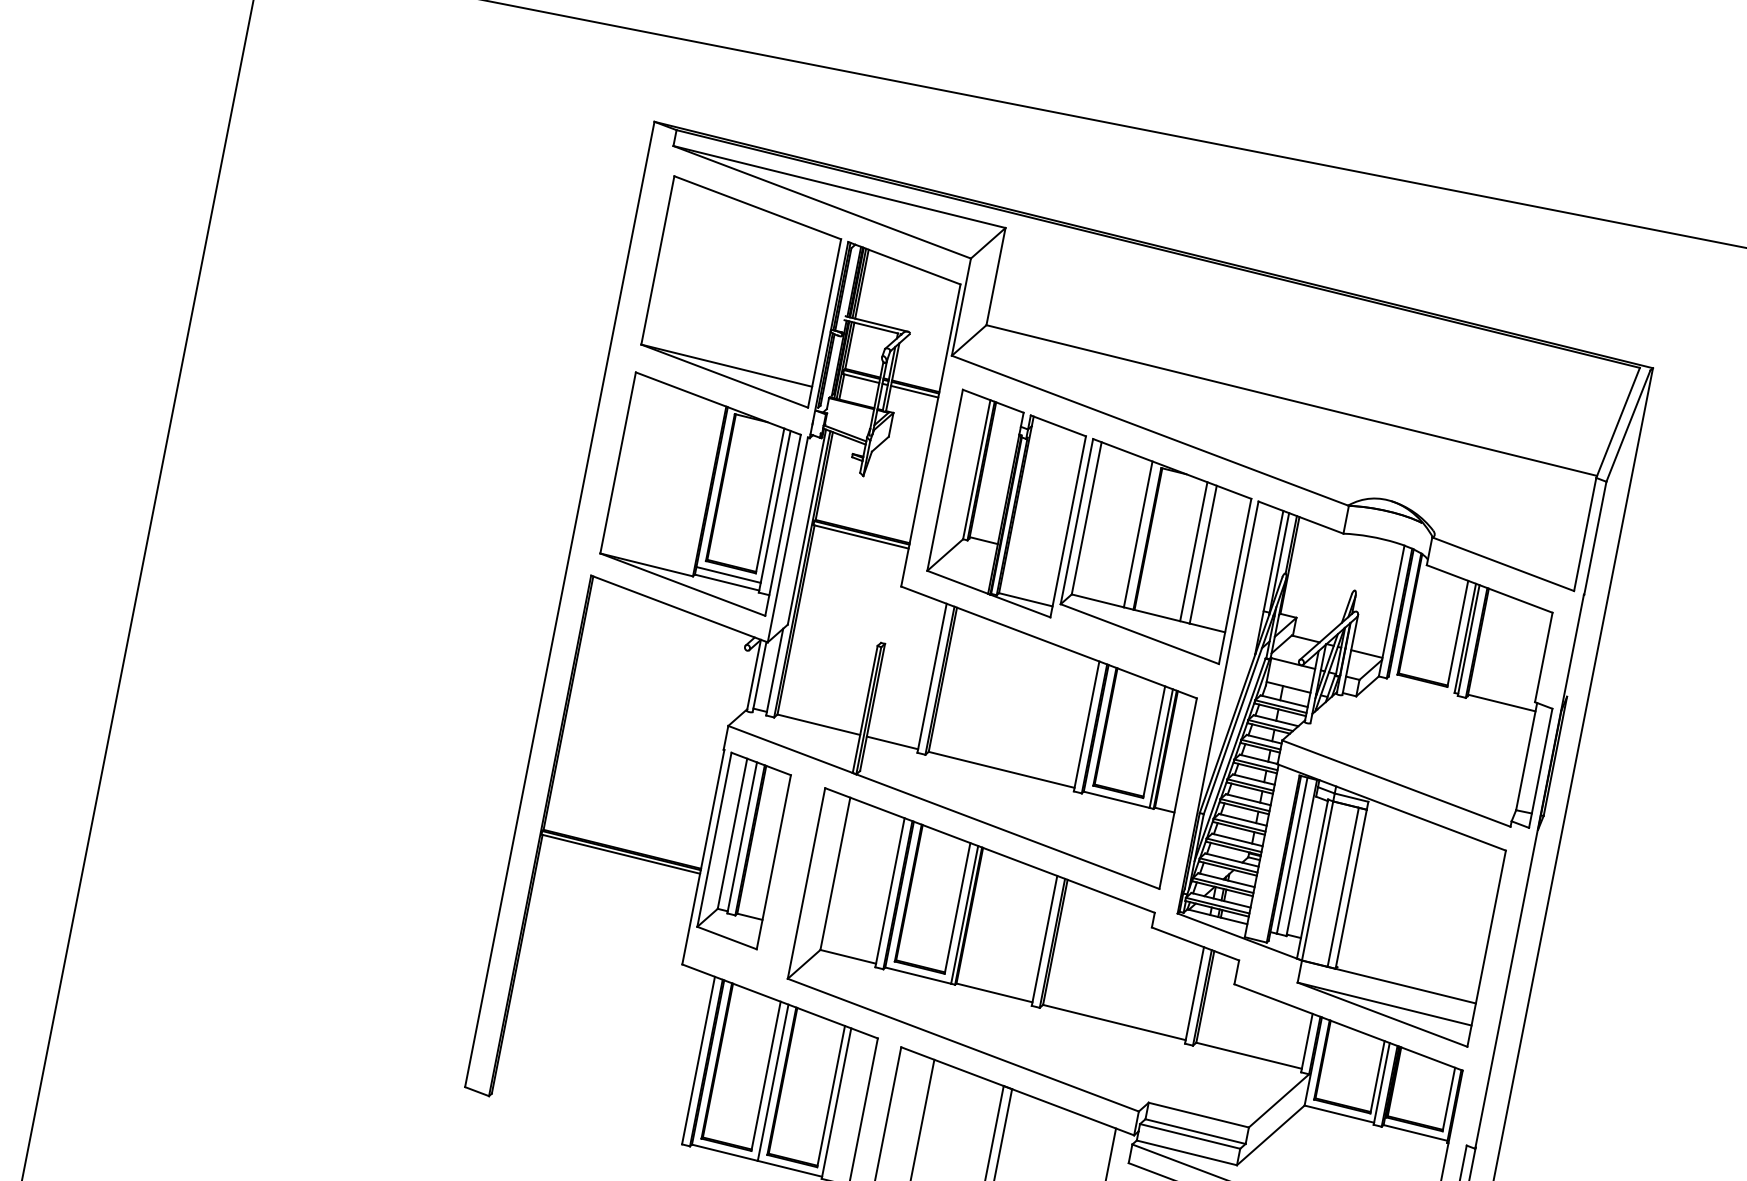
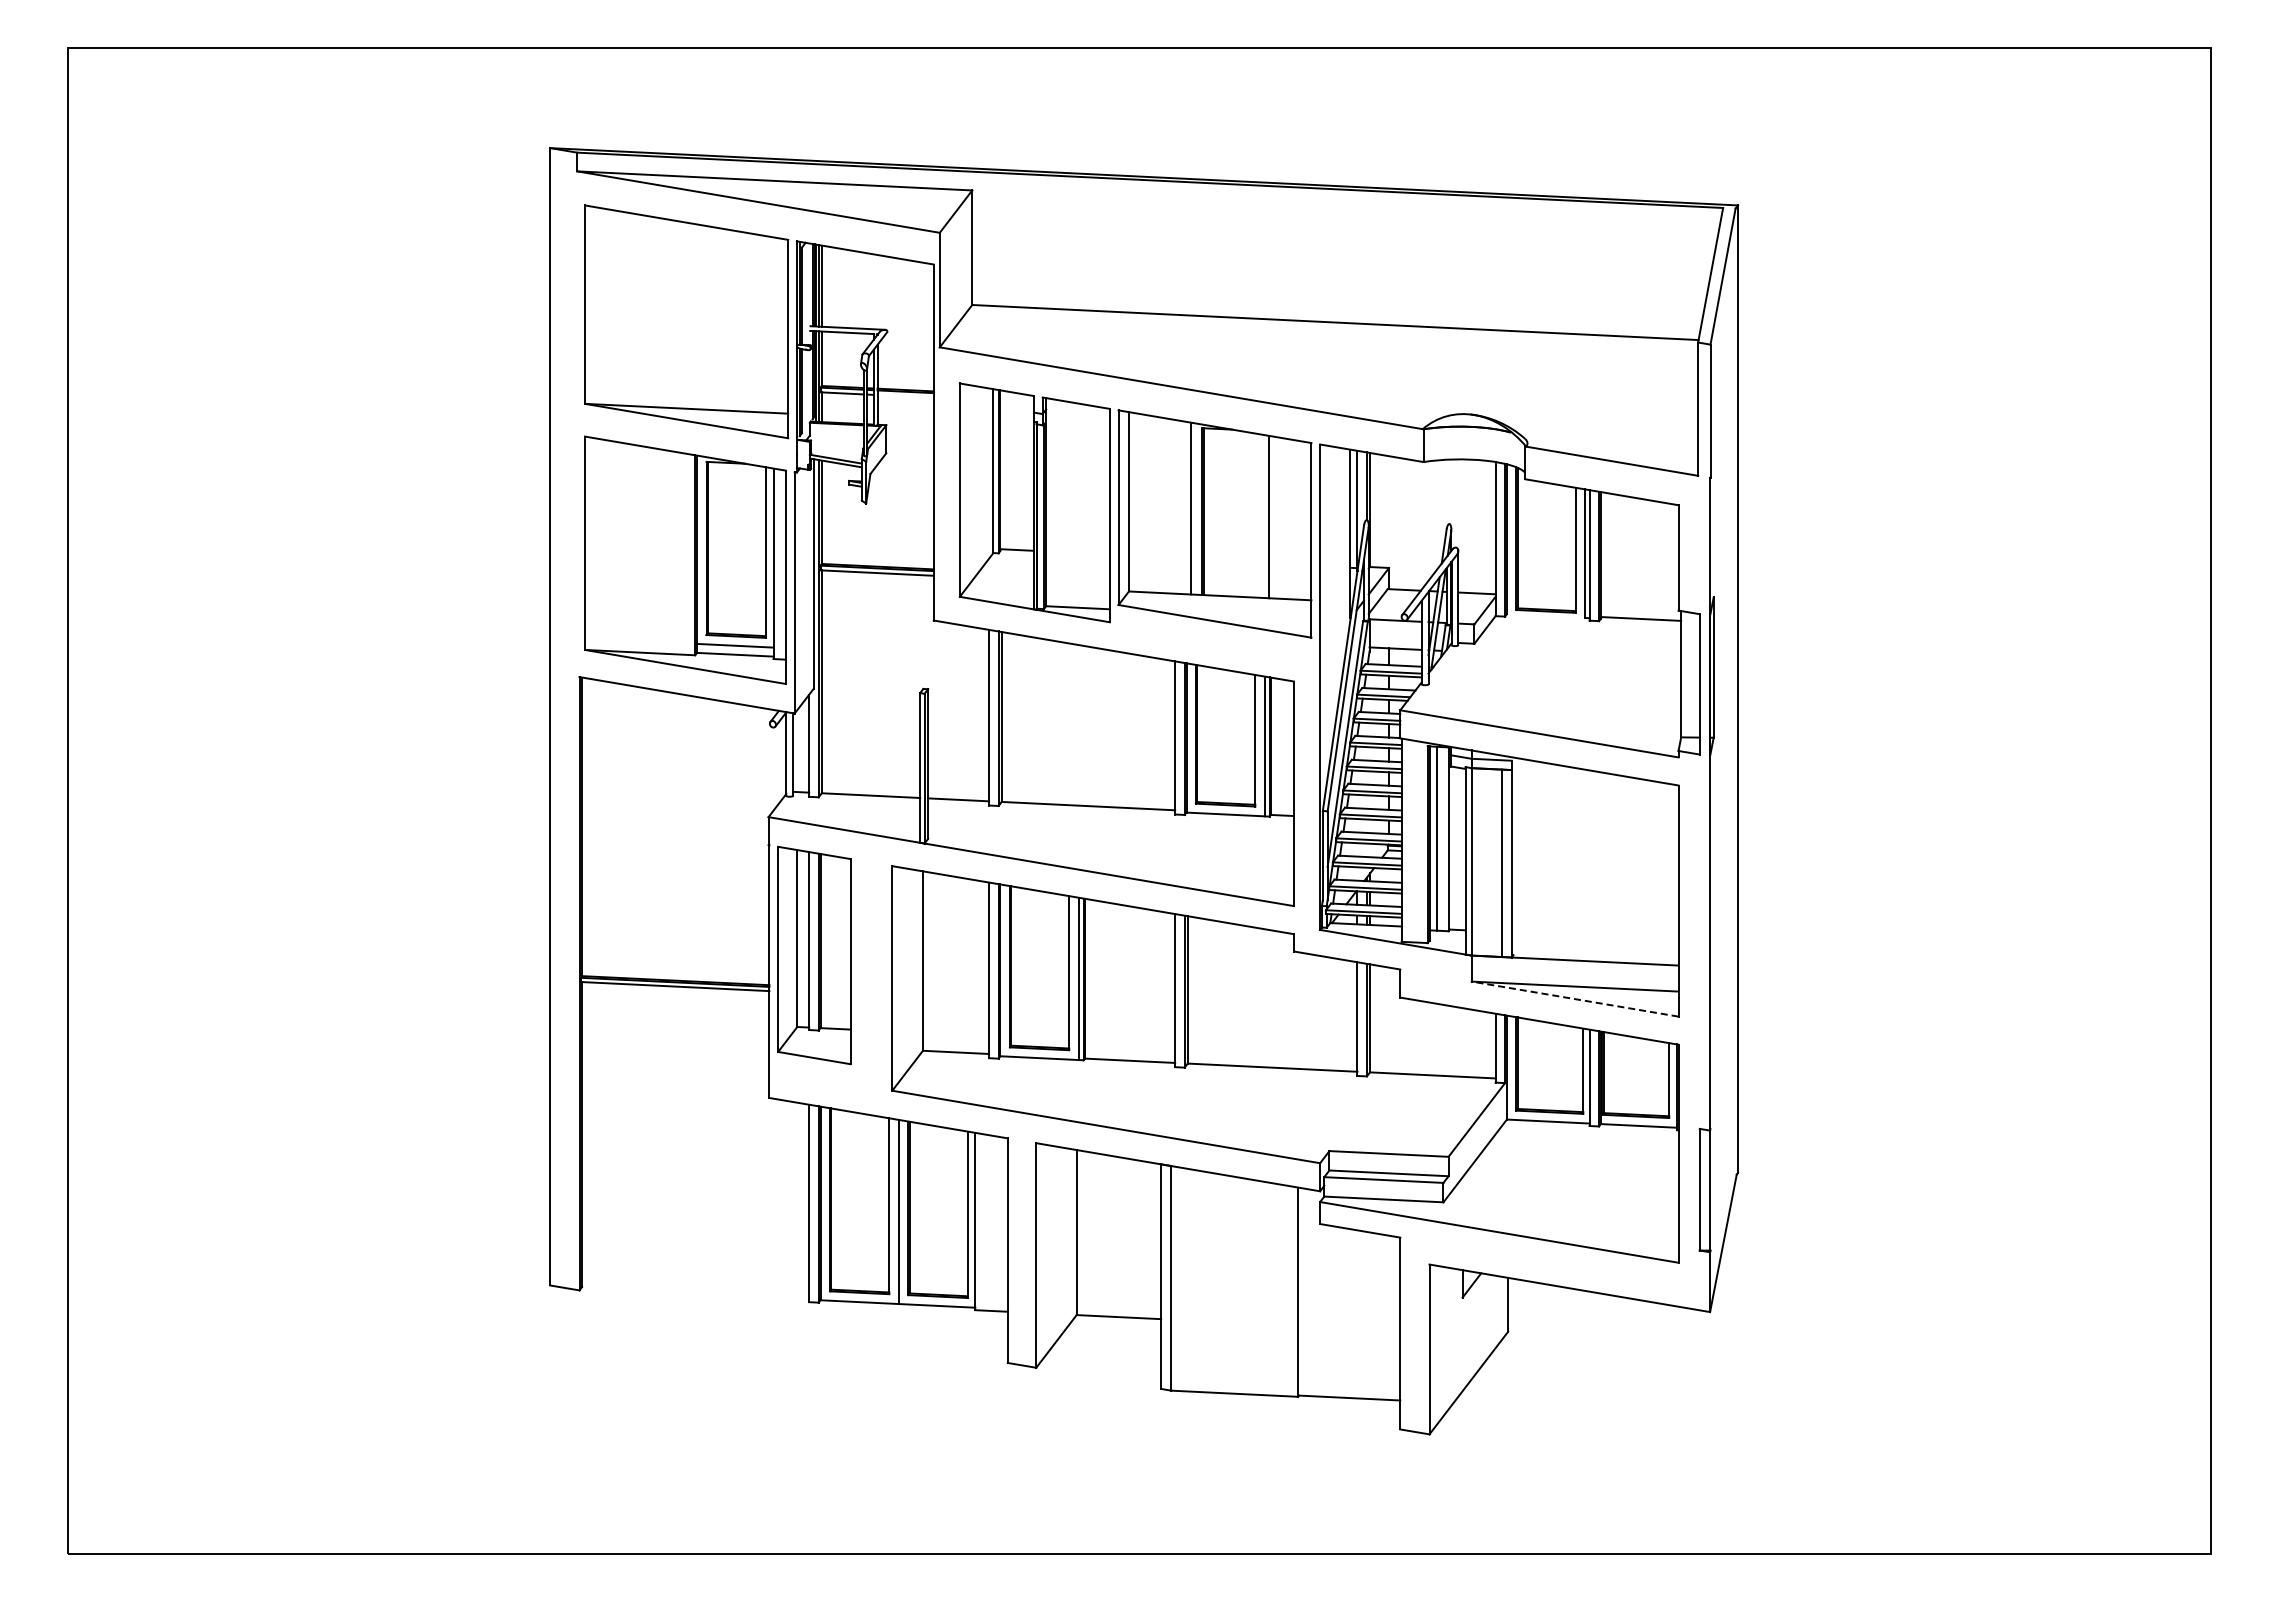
line: (914, 391) -> (905, 396), removed
line: (1193, 551) -> (1257, 515), removed
line: (1382, 1015) -> (1575, 999), solid -> dashed

